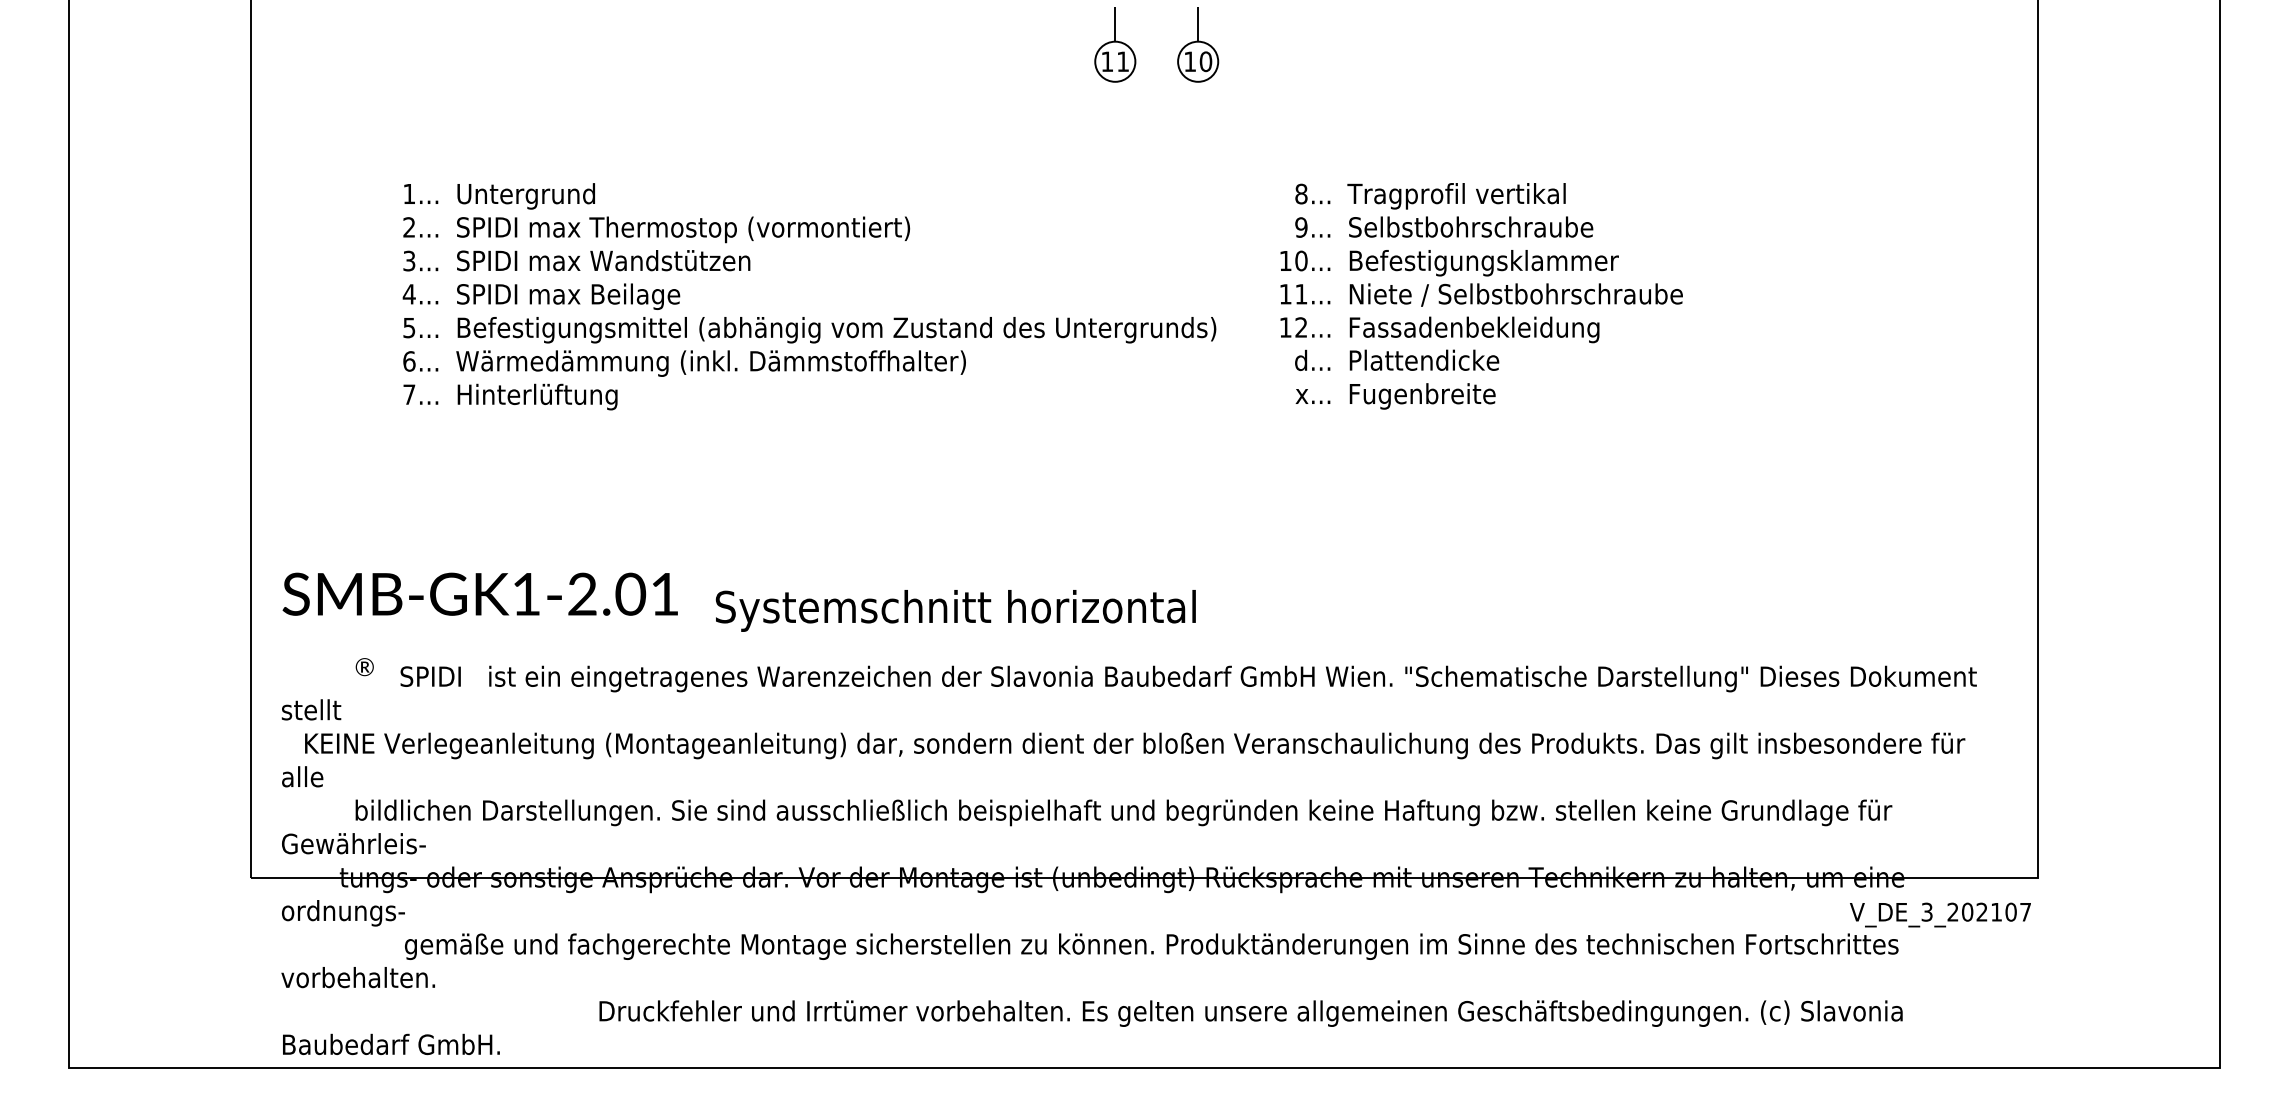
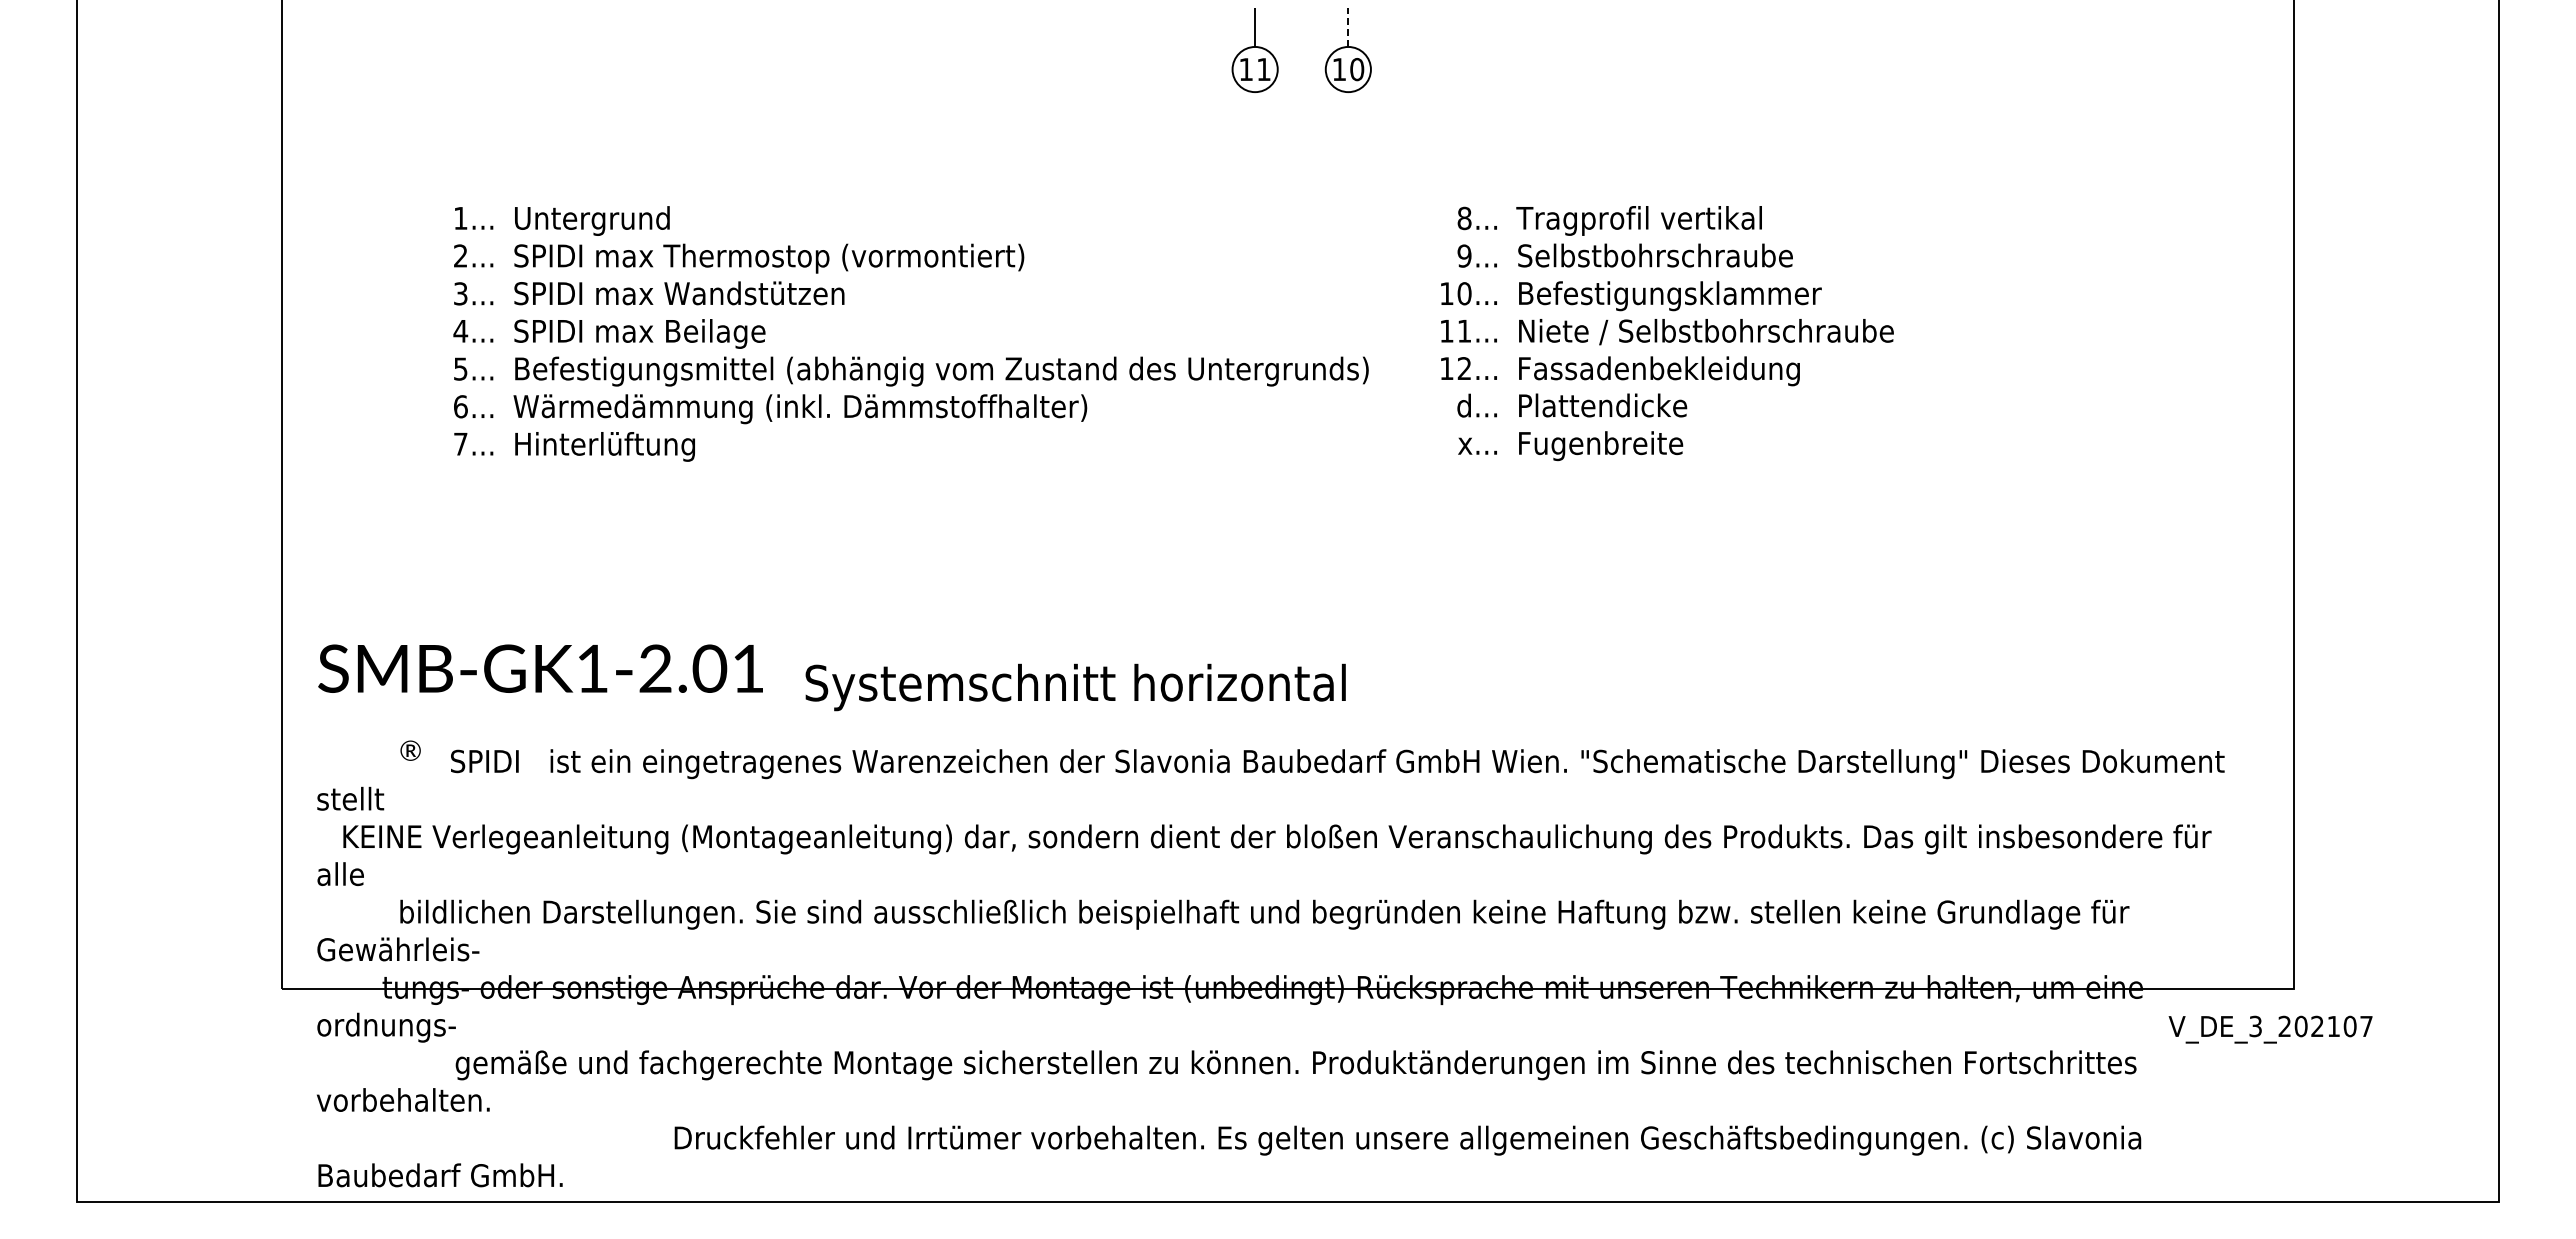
line: (1198, 24) -> (1348, 27), solid -> dashed
text: (1940, 914) -> (2270, 1029), moved

